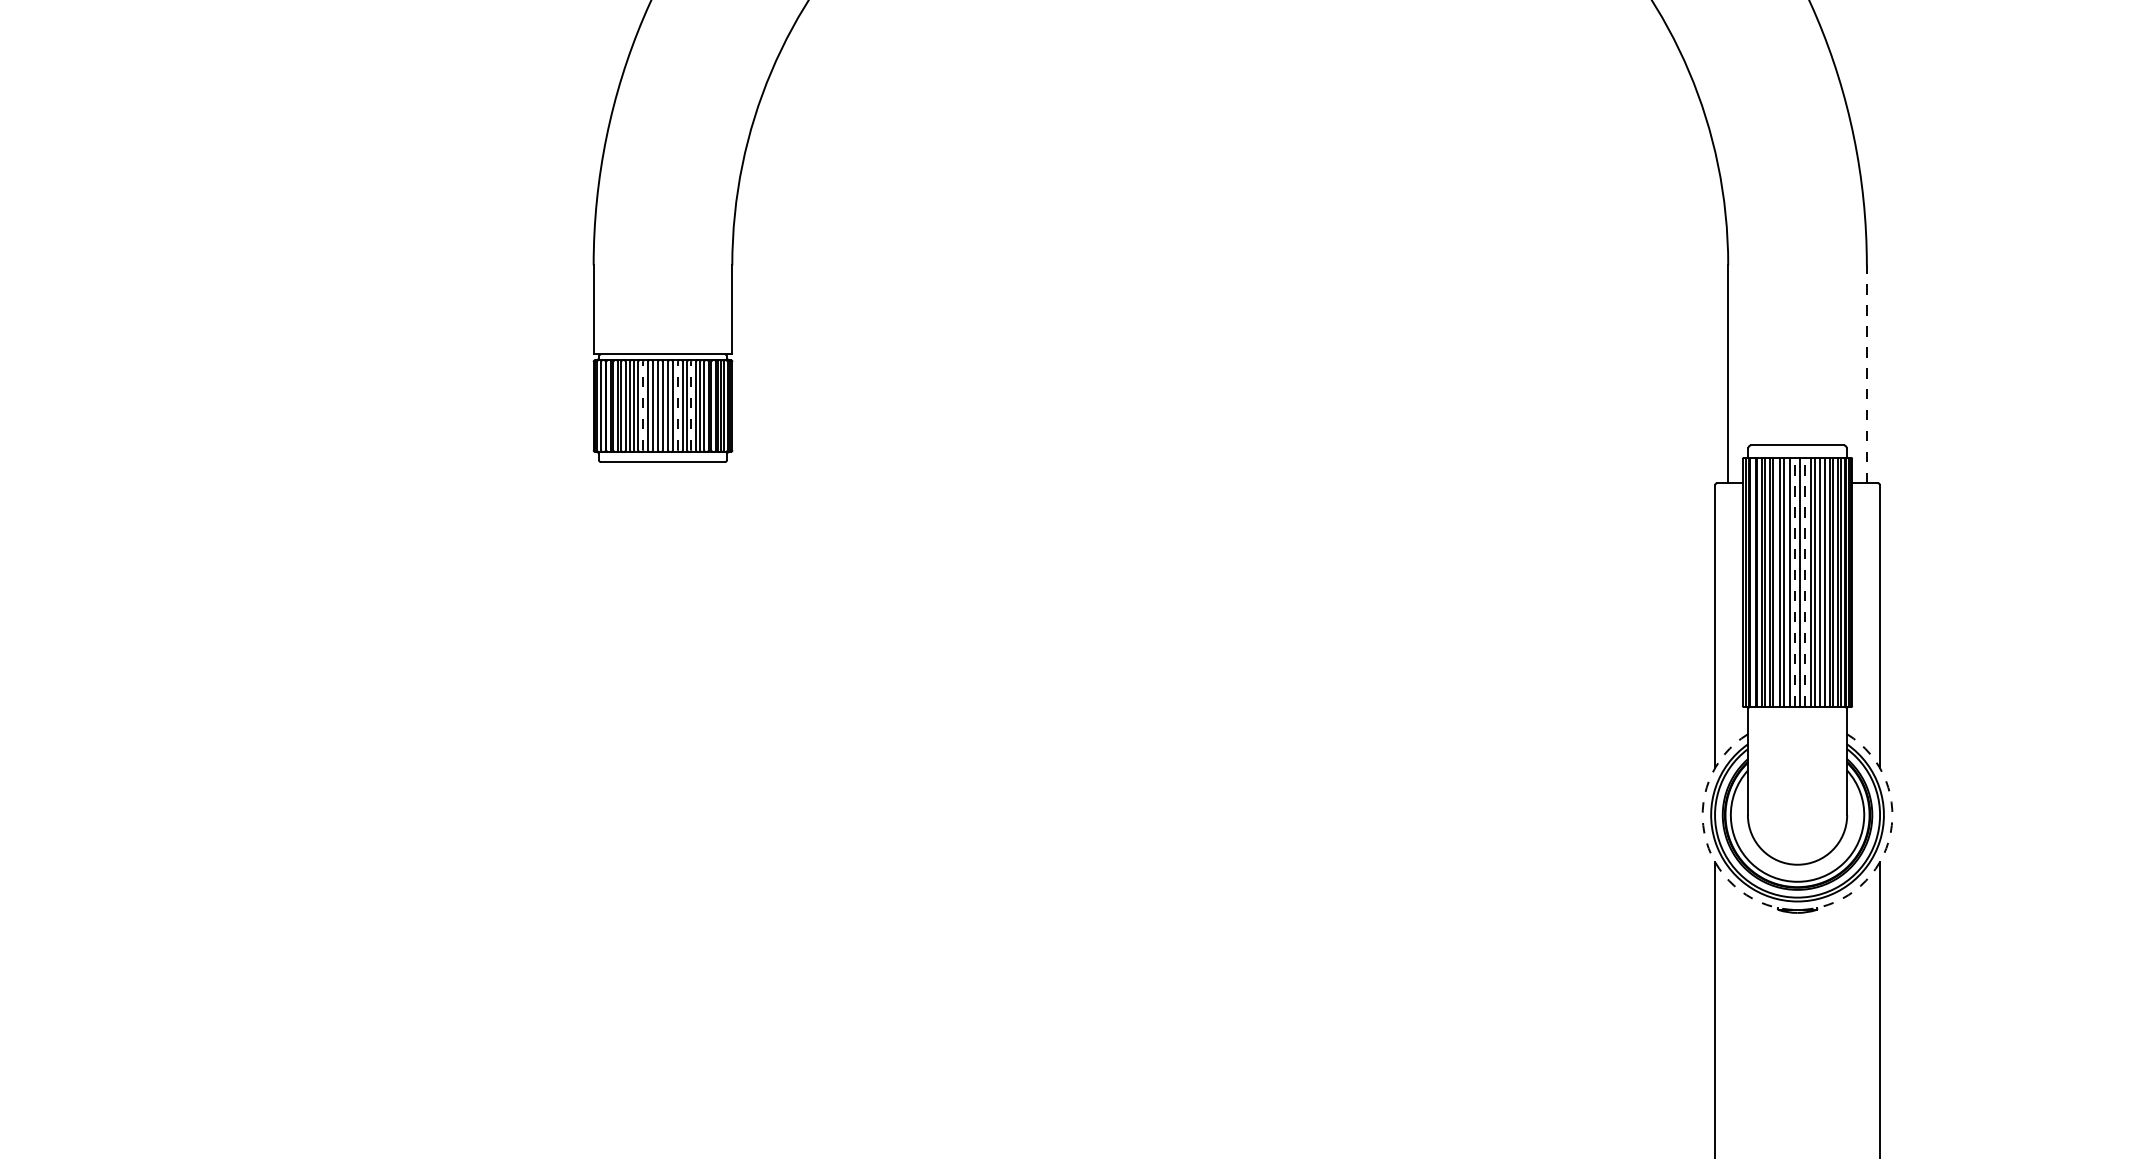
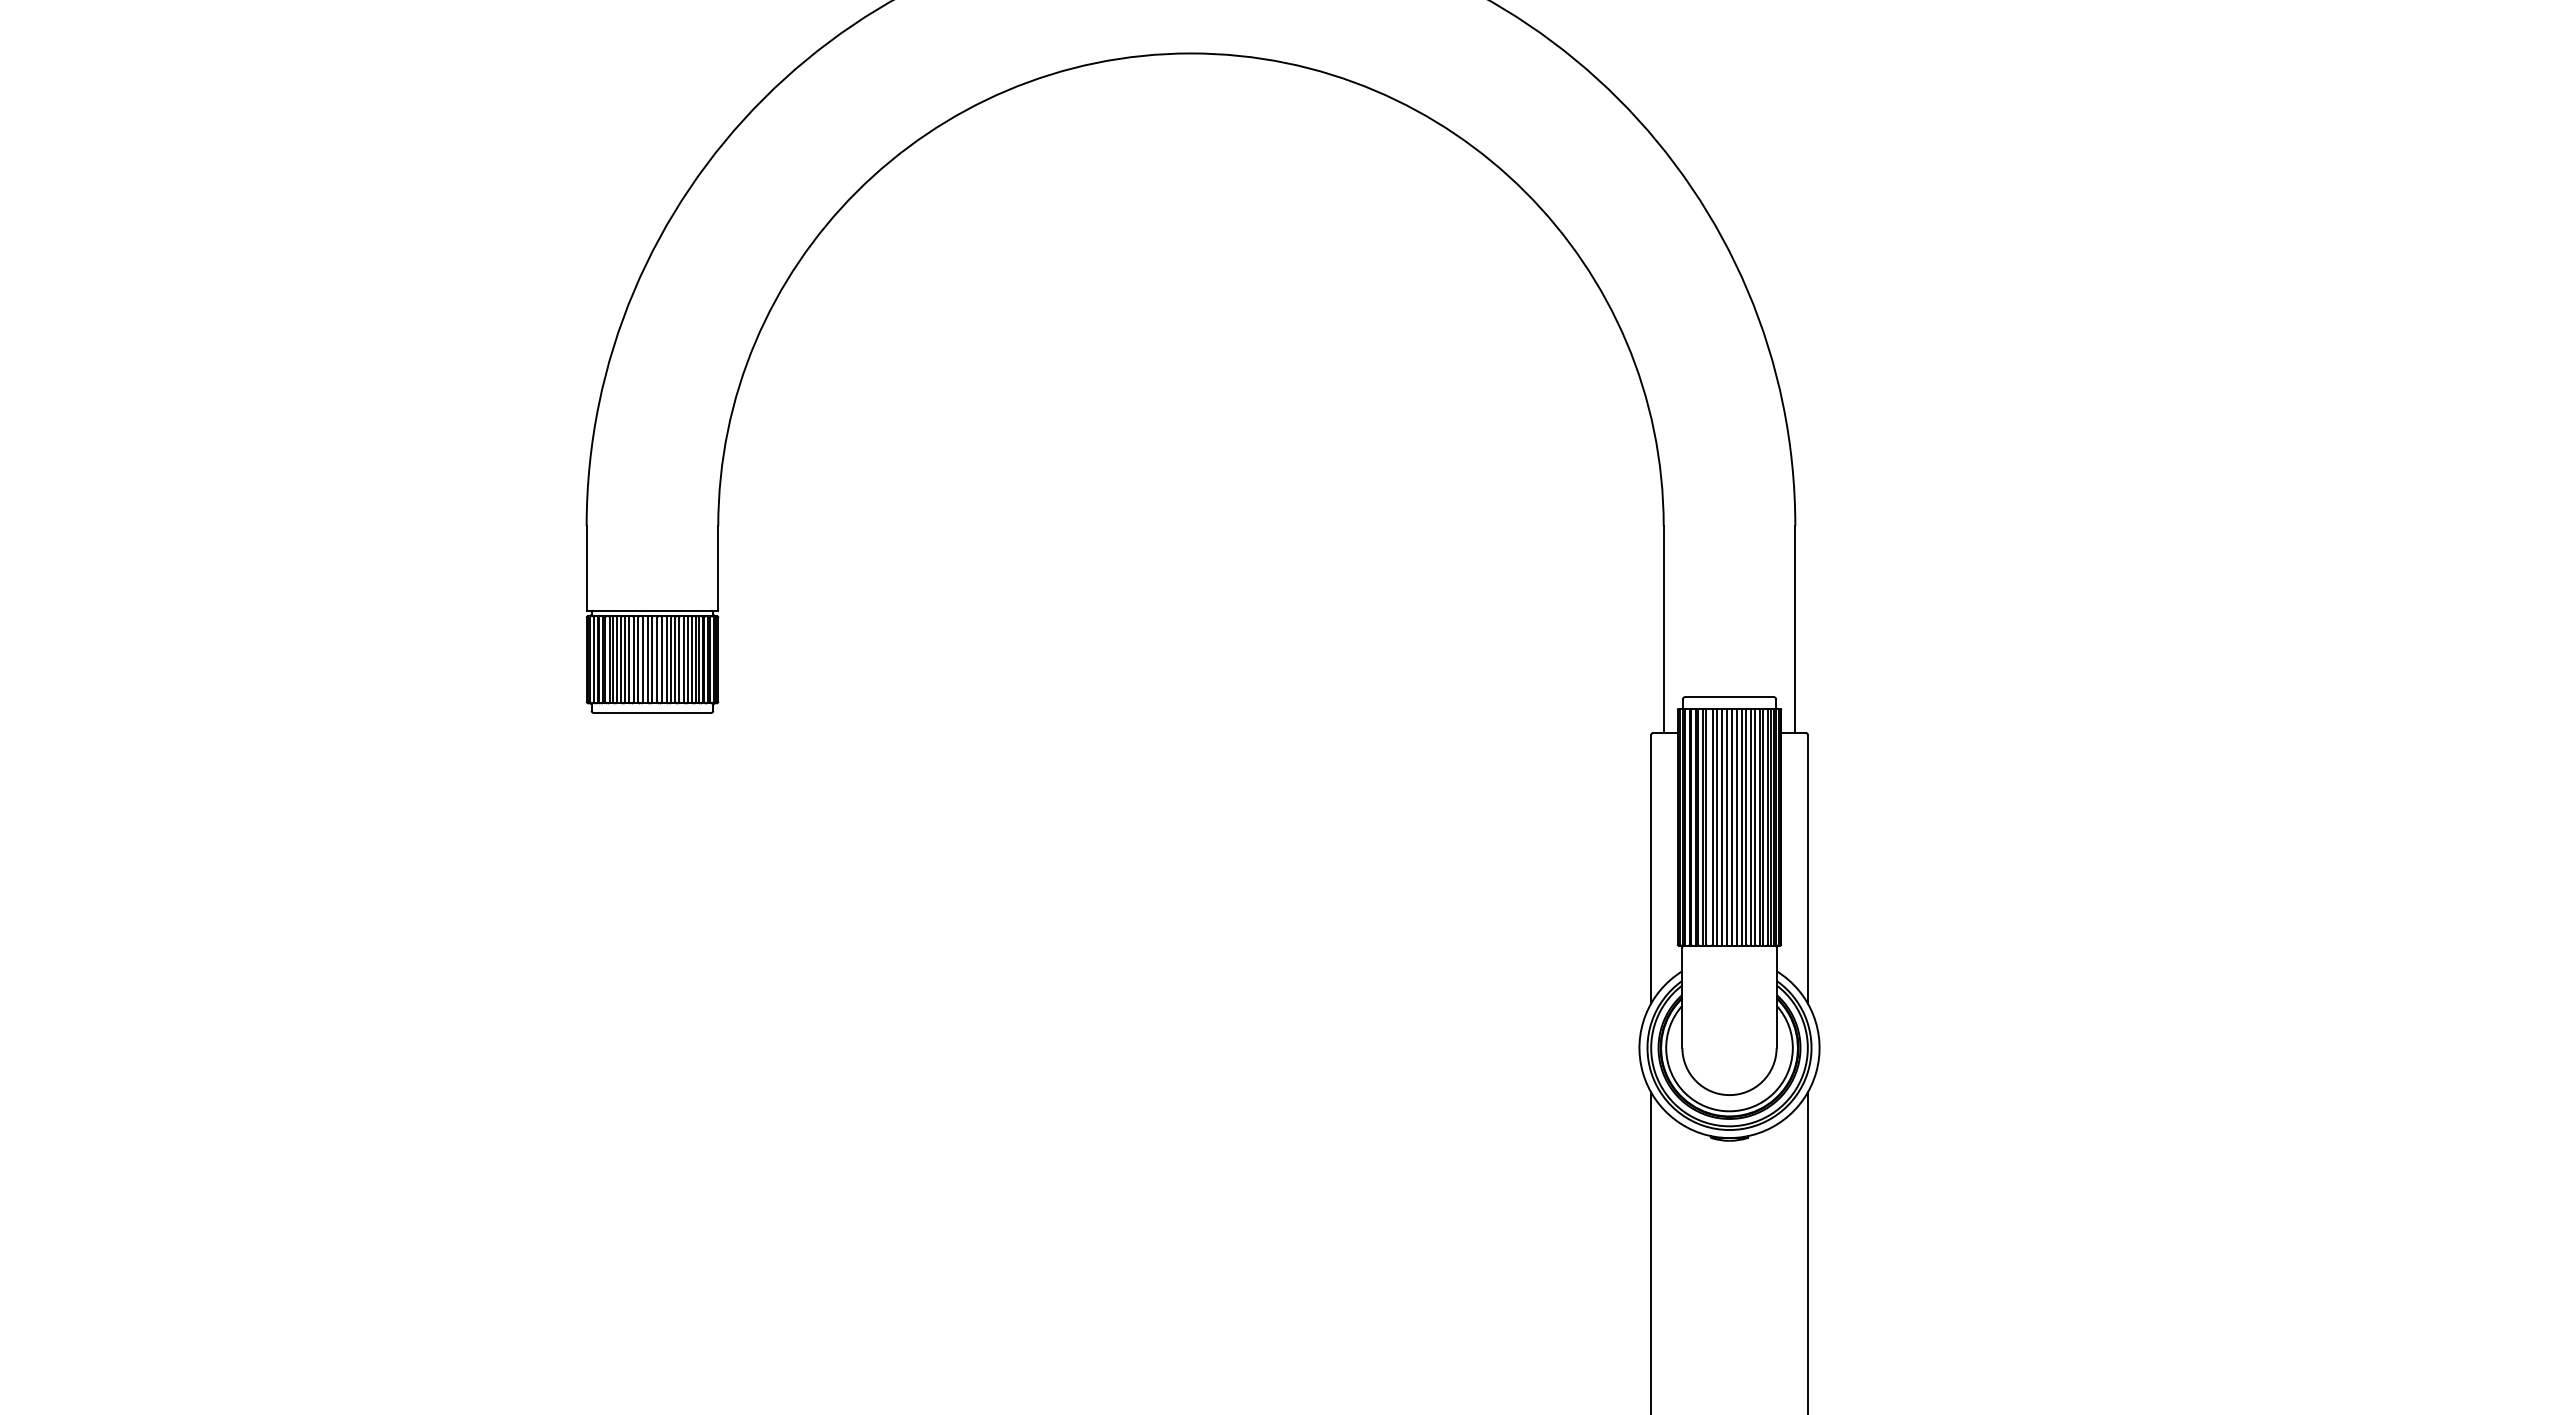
line: (1867, 374) -> (1795, 629), dashed -> solid
line: (642, 405) -> (633, 659), dashed -> solid
line: (677, 405) -> (666, 659), dashed -> solid
line: (691, 405) -> (679, 659), dashed -> solid
line: (1794, 581) -> (1726, 826), dashed -> solid
line: (1804, 581) -> (1736, 826), dashed -> solid
arc: (1797, 910) -> (1729, 1138), dashed -> solid

